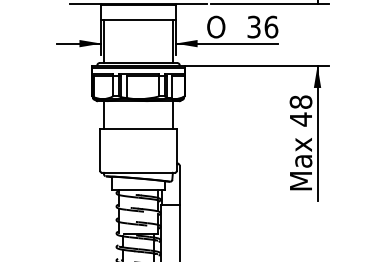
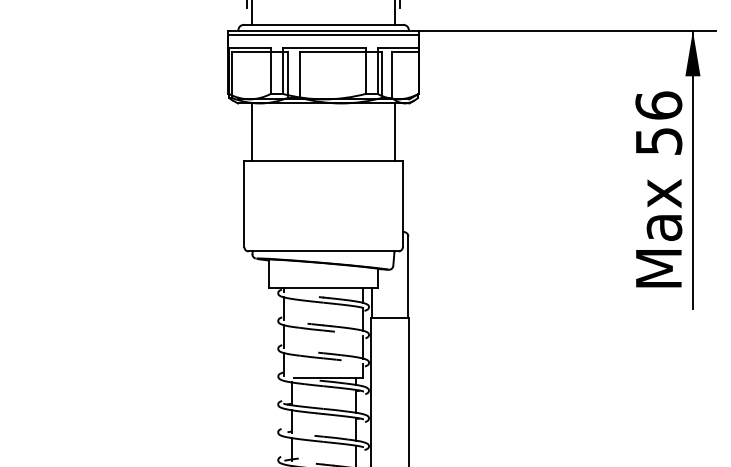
text: (300, 110) -> (657, 122), 48 -> 56

